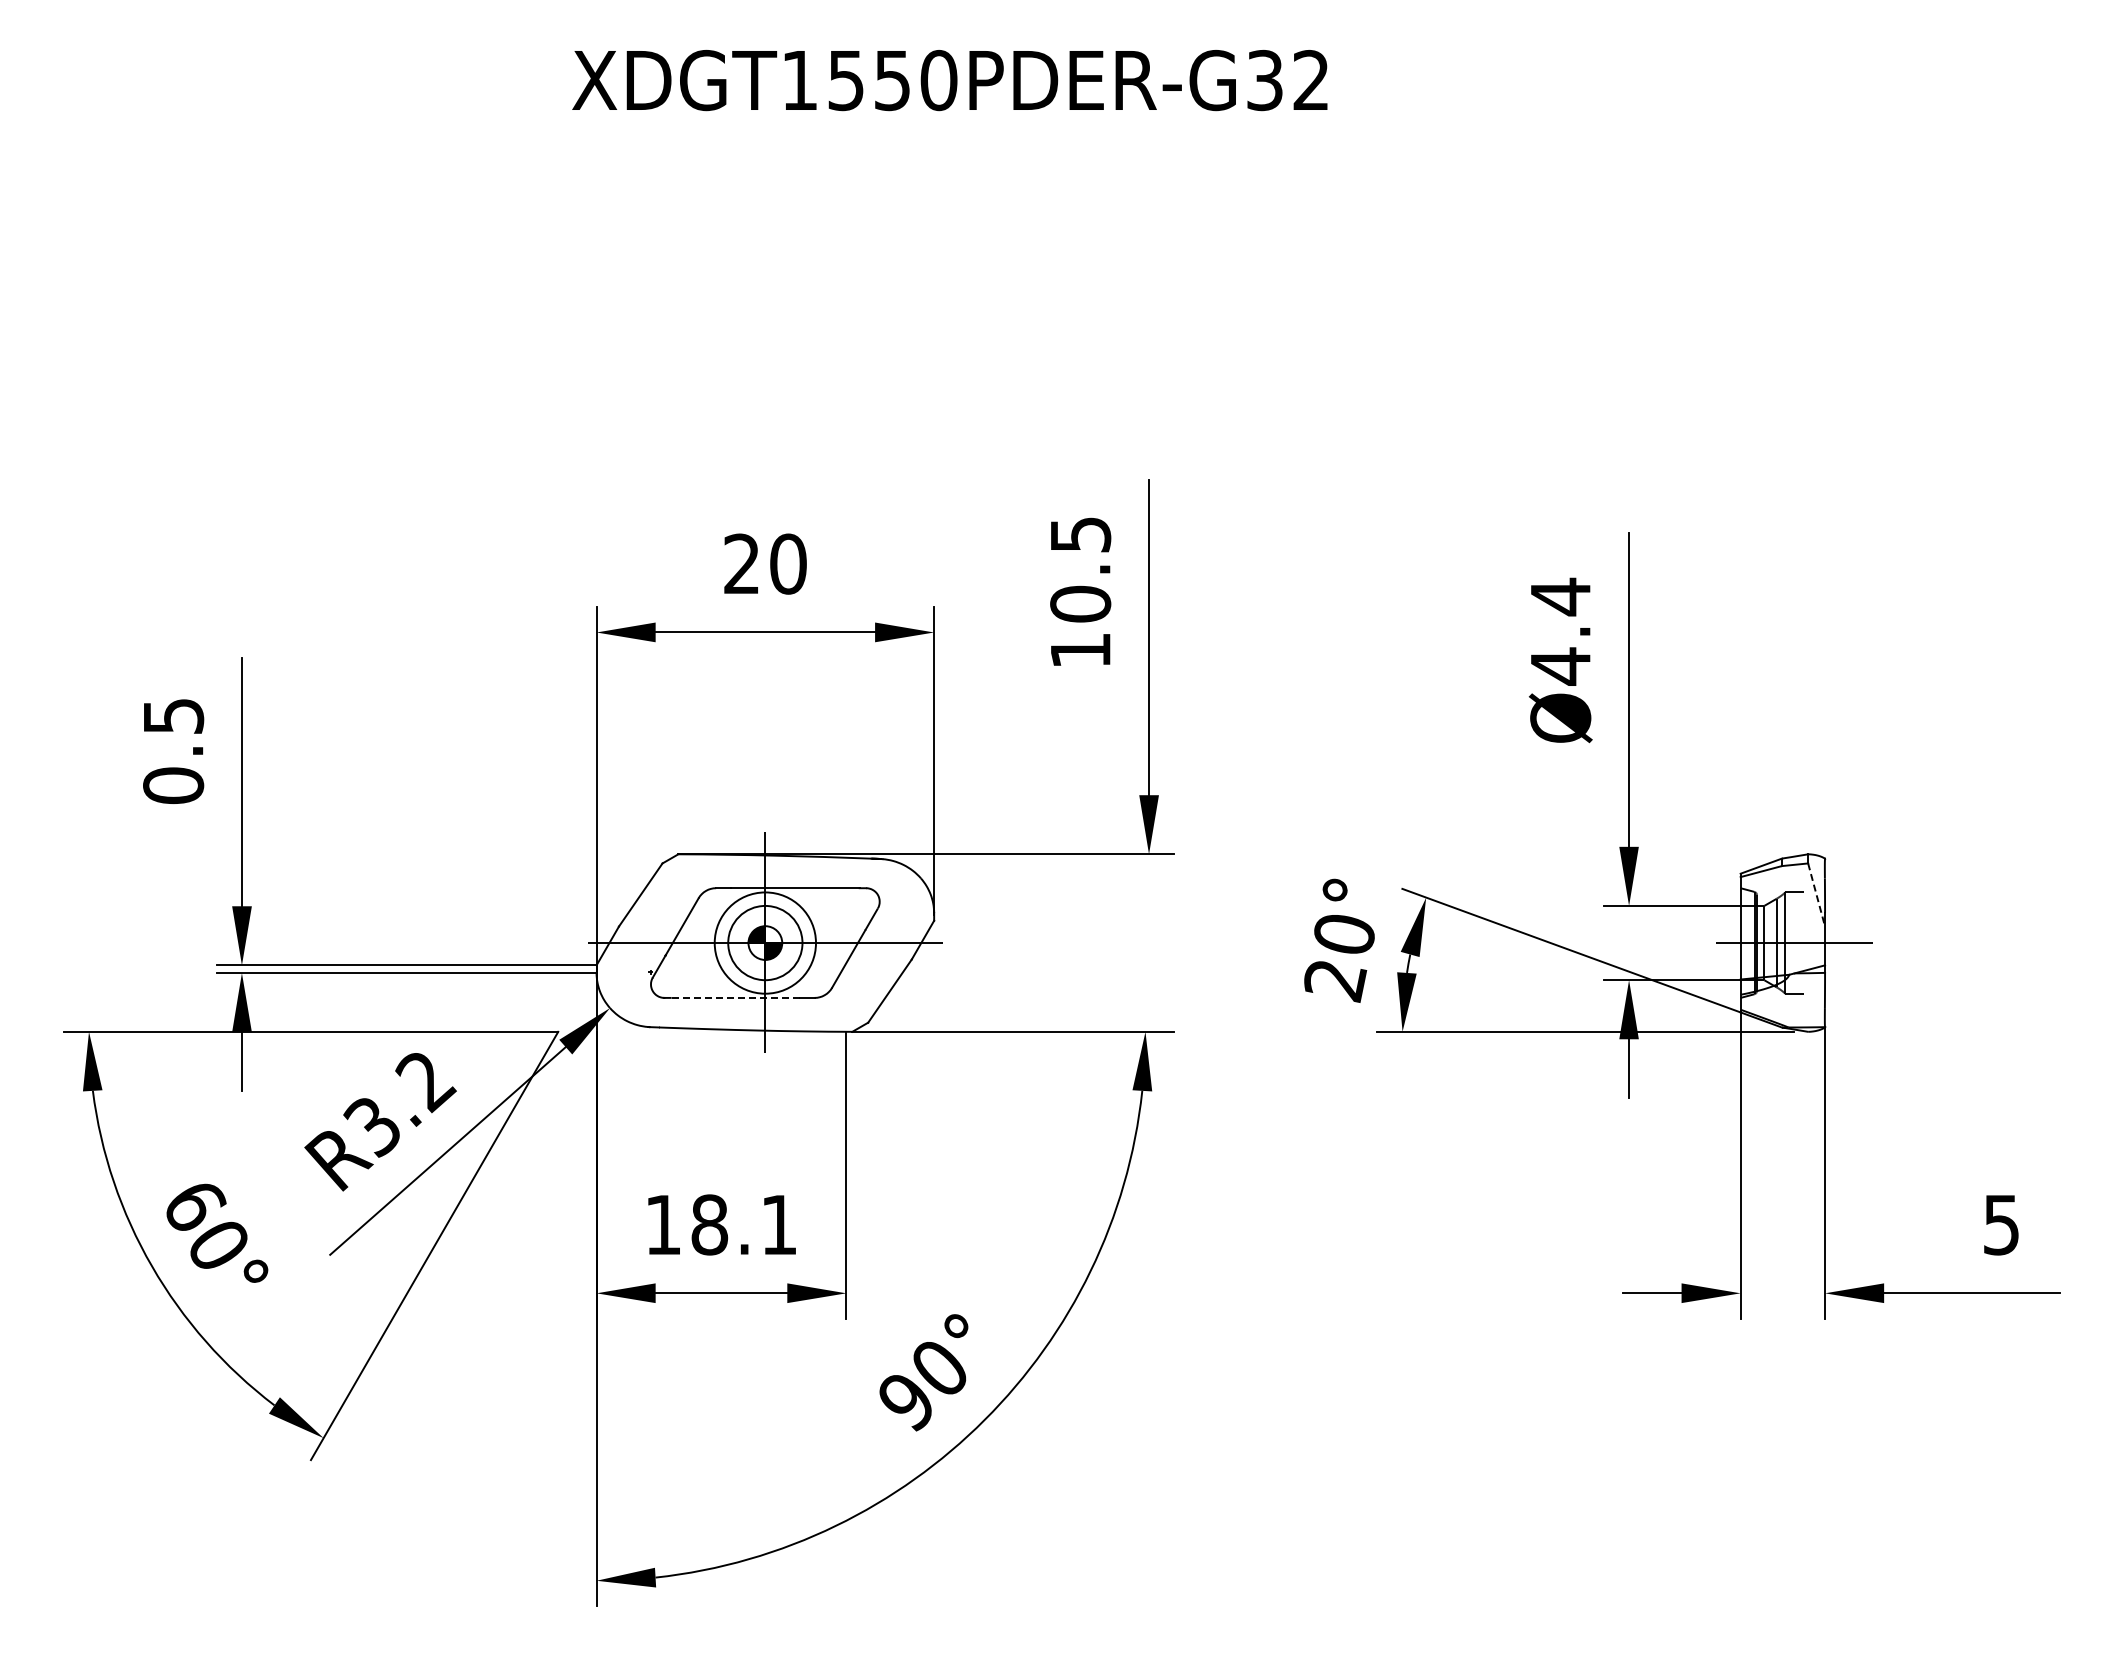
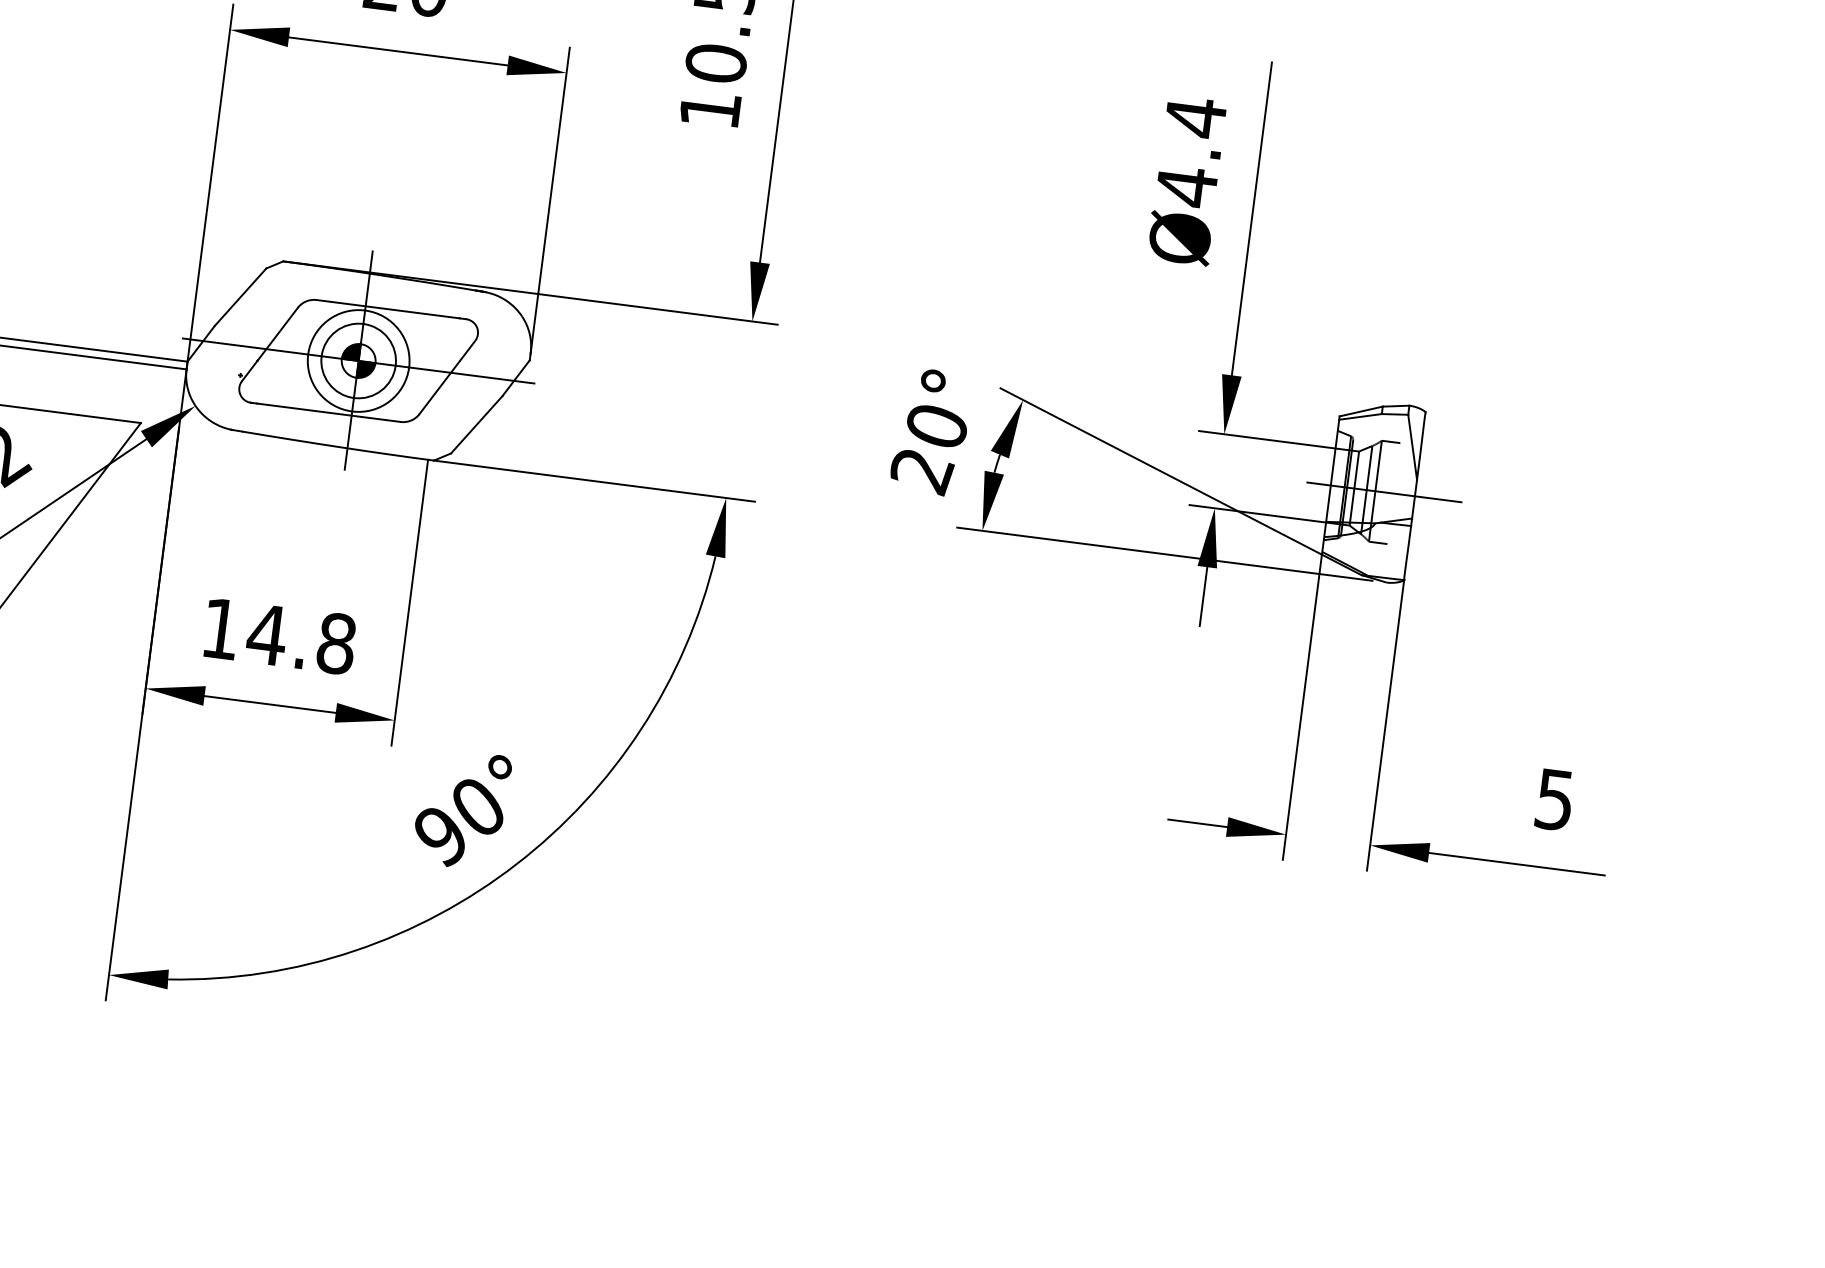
line: (1816, 895) -> (1412, 447), dashed -> solid
line: (734, 997) -> (320, 411), dashed -> solid
text: (743, 1224) -> (300, 638), 18.1 -> 14.8

